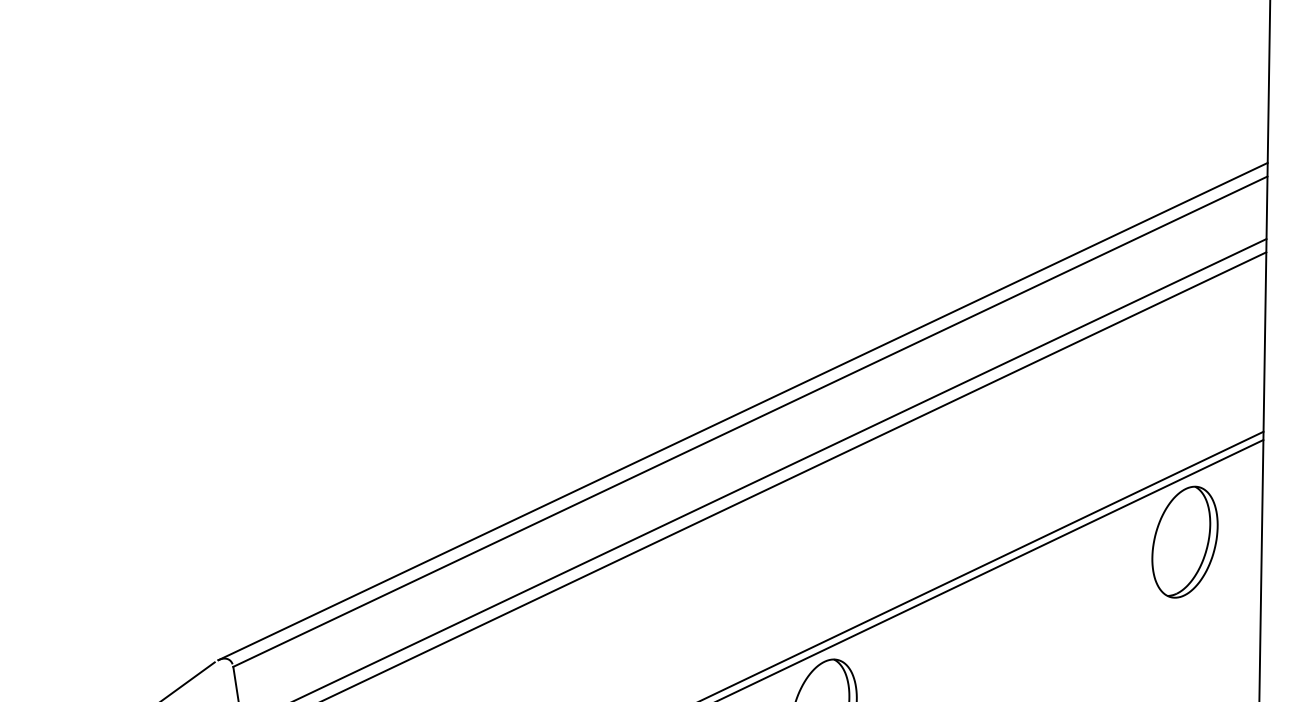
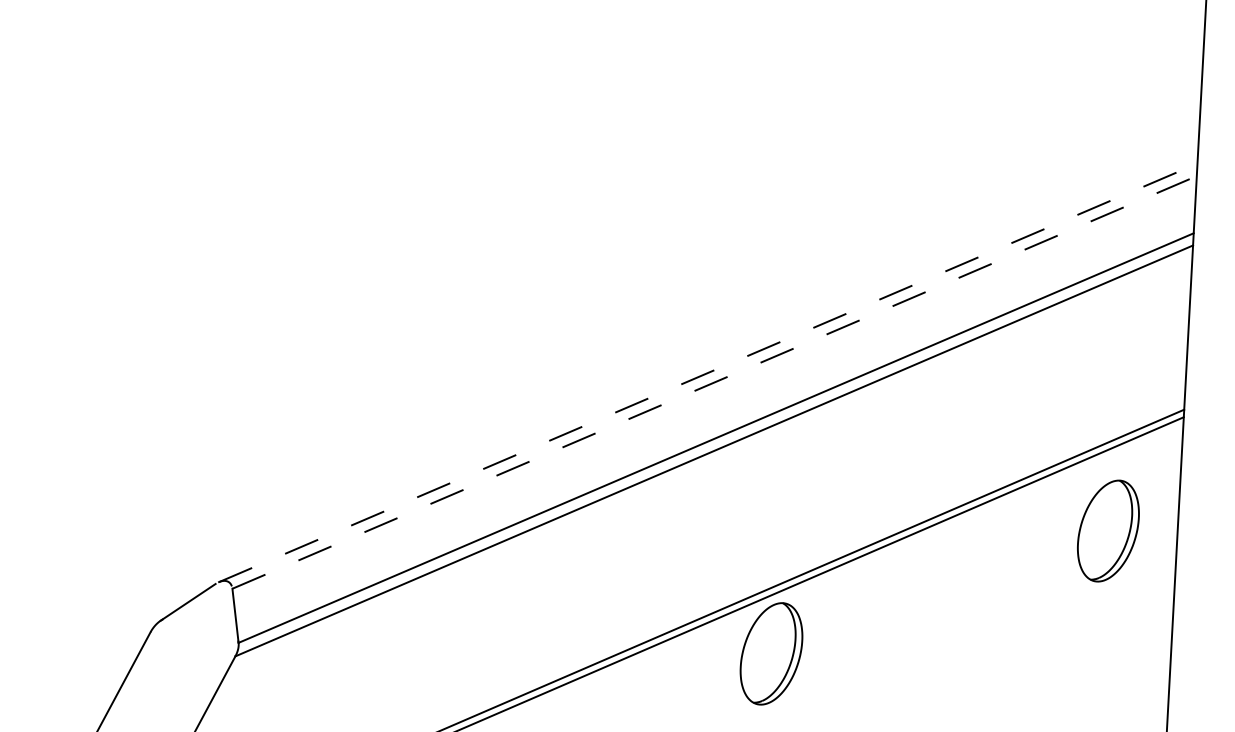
line: (743, 411) -> (708, 372), solid -> dashed
line: (751, 421) -> (715, 382), solid -> dashed
part: (1185, 541) -> (1108, 530), moved

